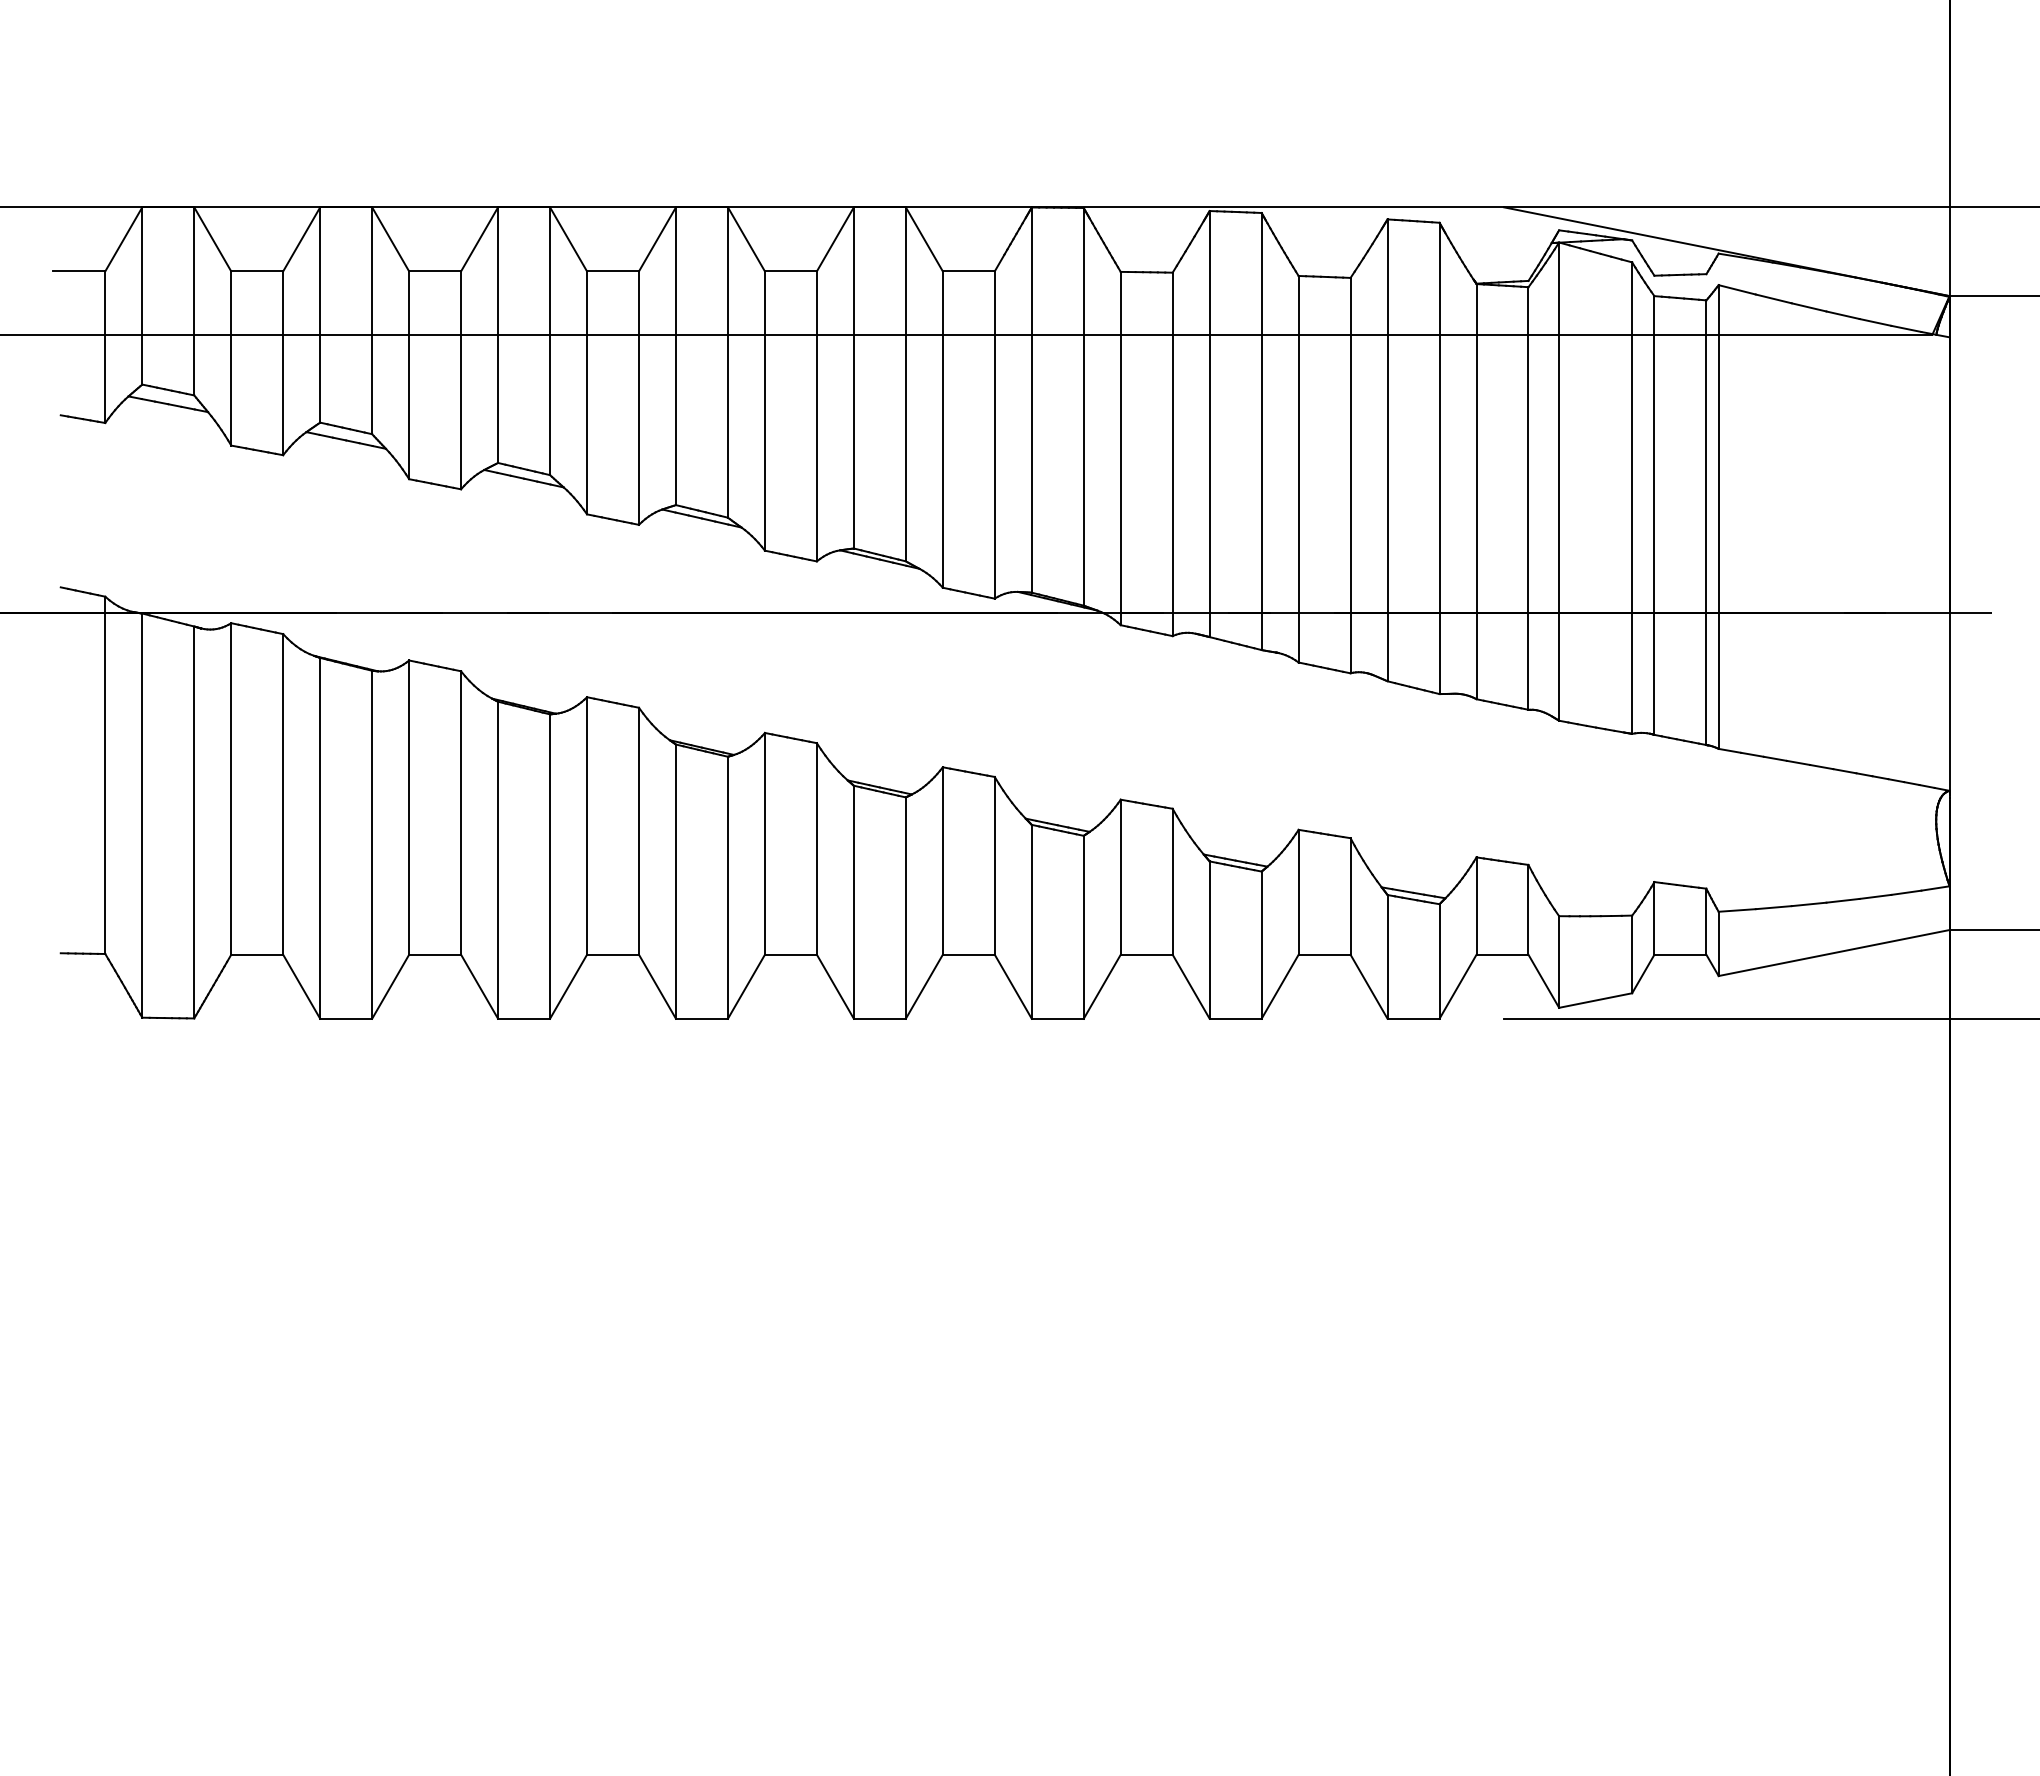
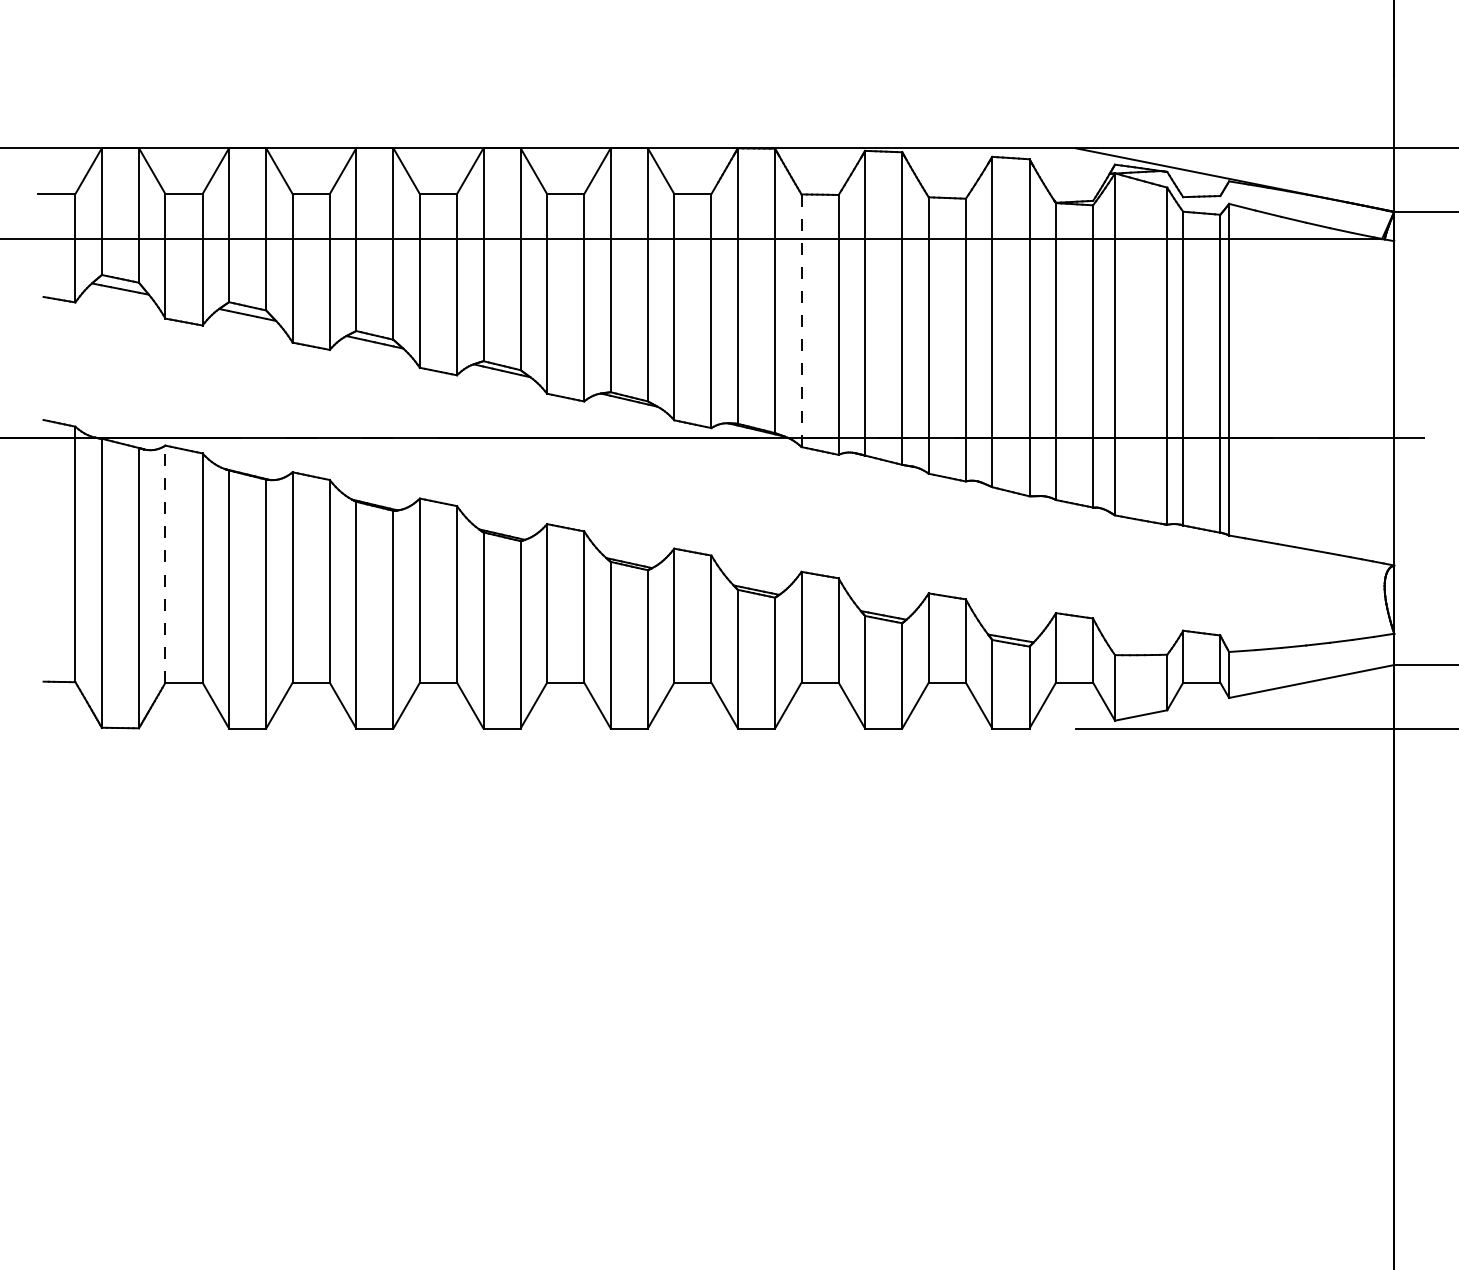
line: (1120, 448) -> (801, 320), solid -> dashed
line: (231, 789) -> (165, 564), solid -> dashed

